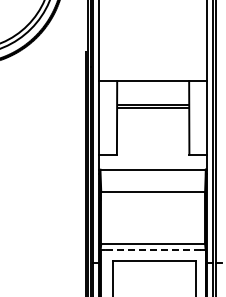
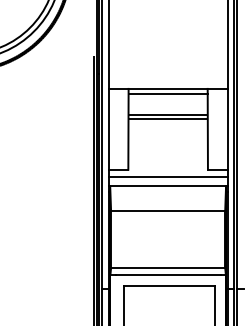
line: (153, 85) -> (168, 93), added
line: (153, 161) -> (168, 177), added
line: (153, 250) -> (168, 275), dashed -> solid

